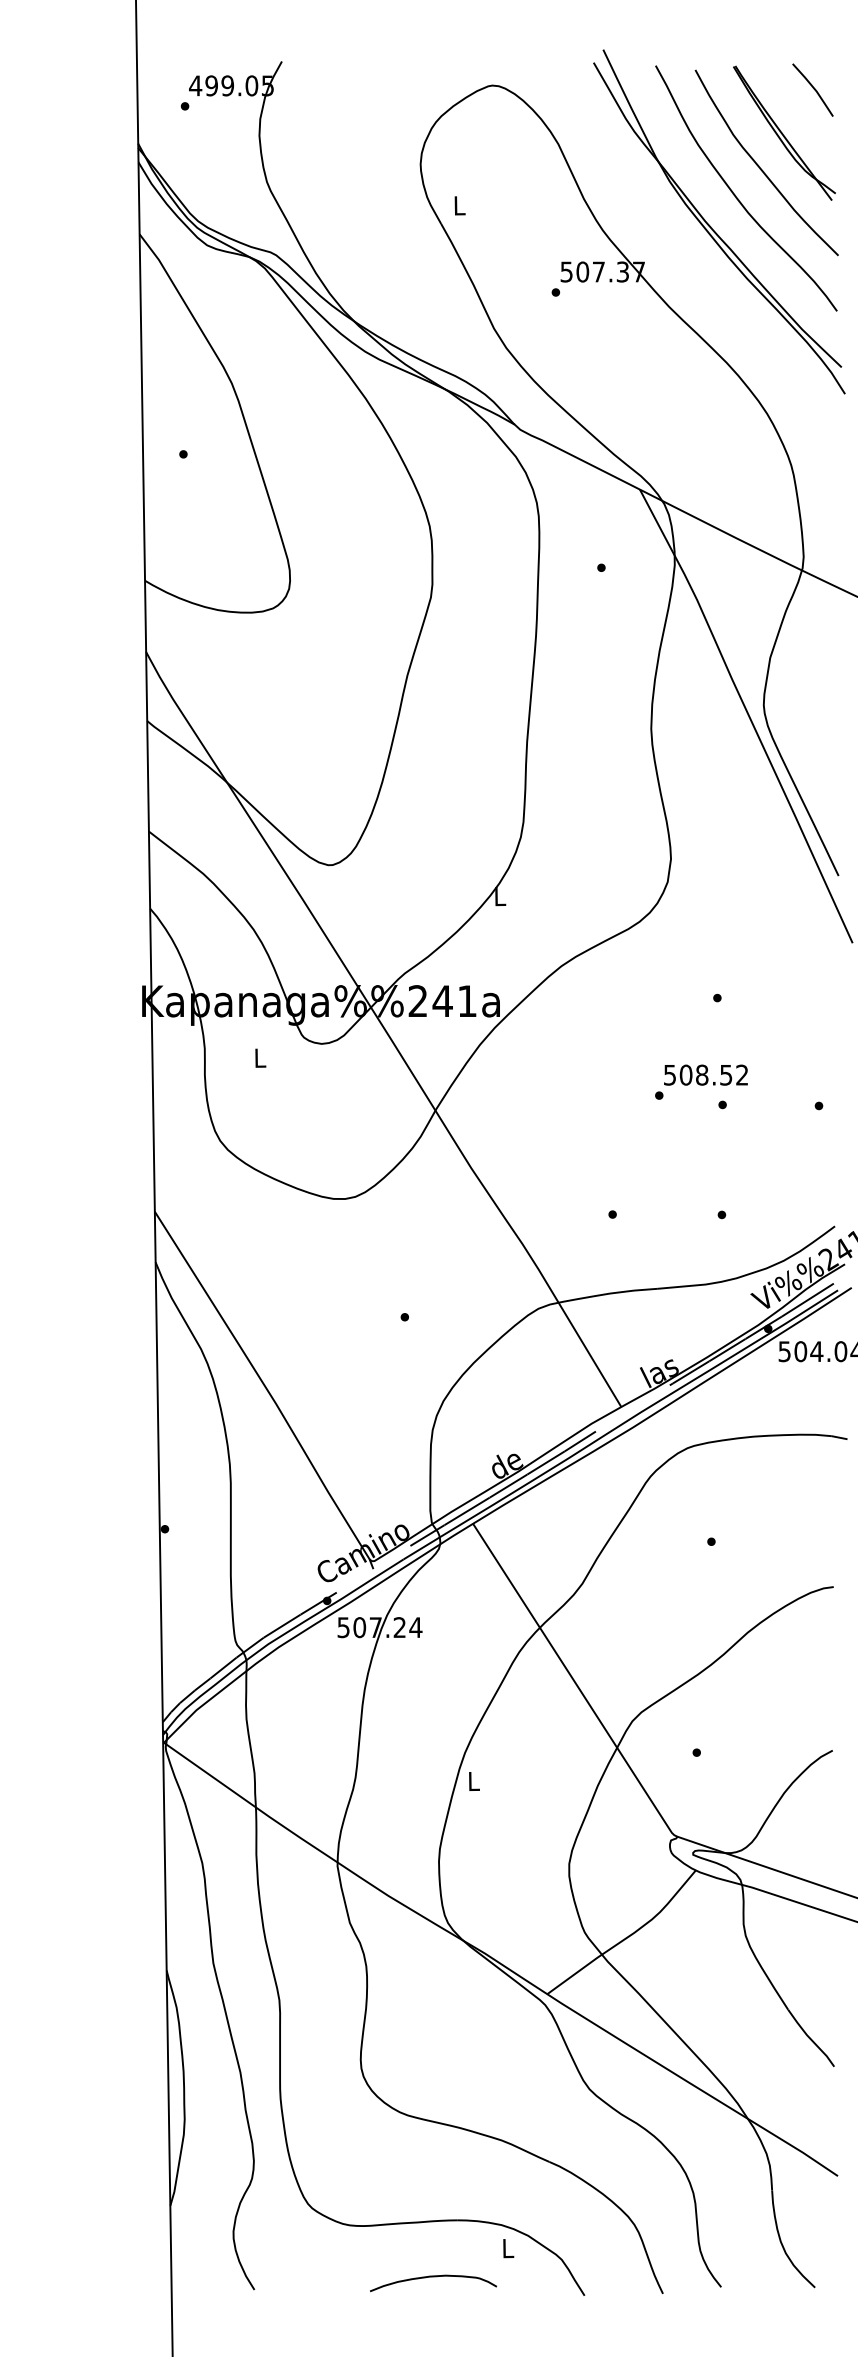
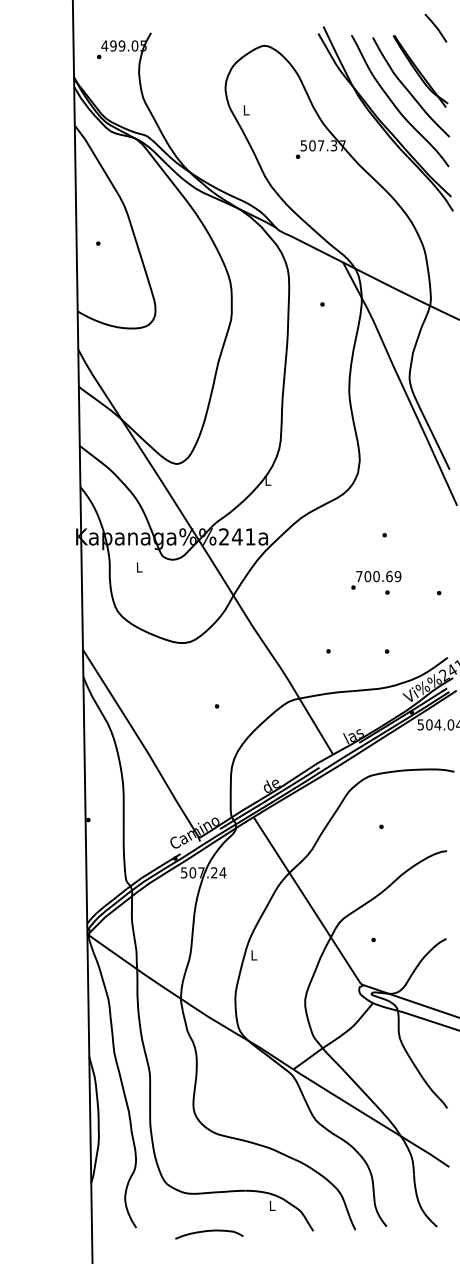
line: (812, 88) -> (435, 27), moved
text: (705, 1075) -> (378, 576), 508.52 -> 700.69
curve: (433, 2277) -> (209, 1231), moved

